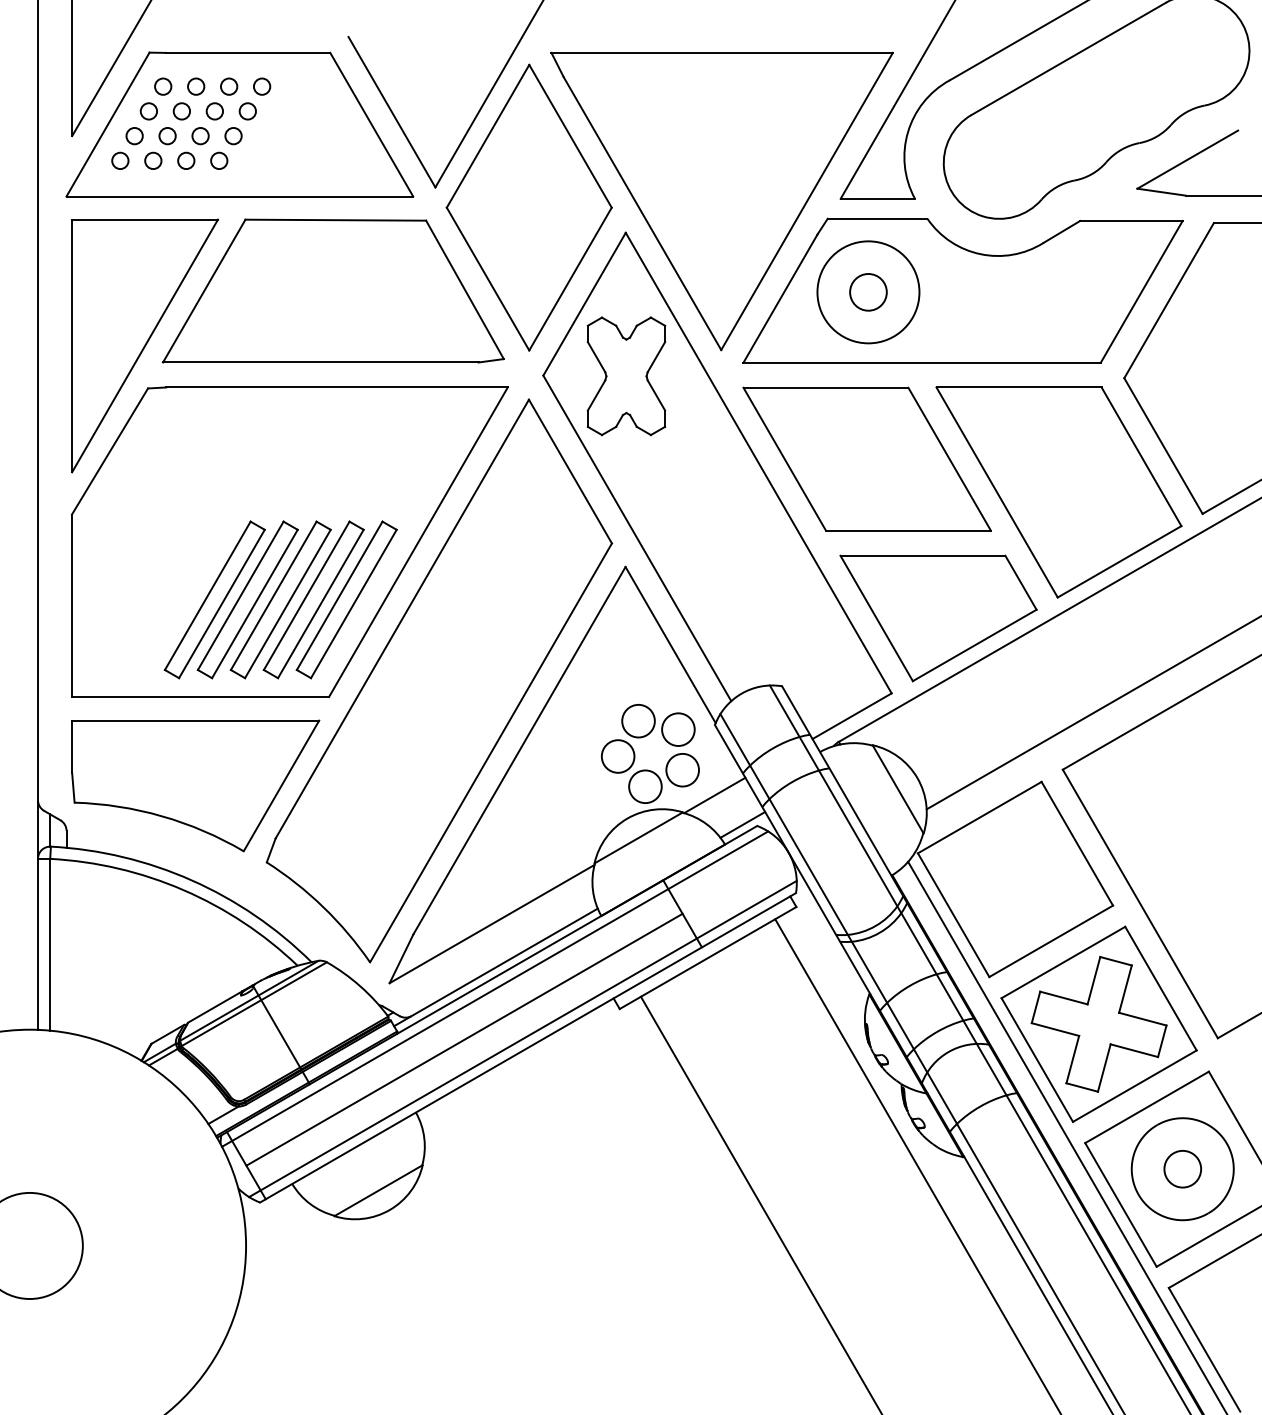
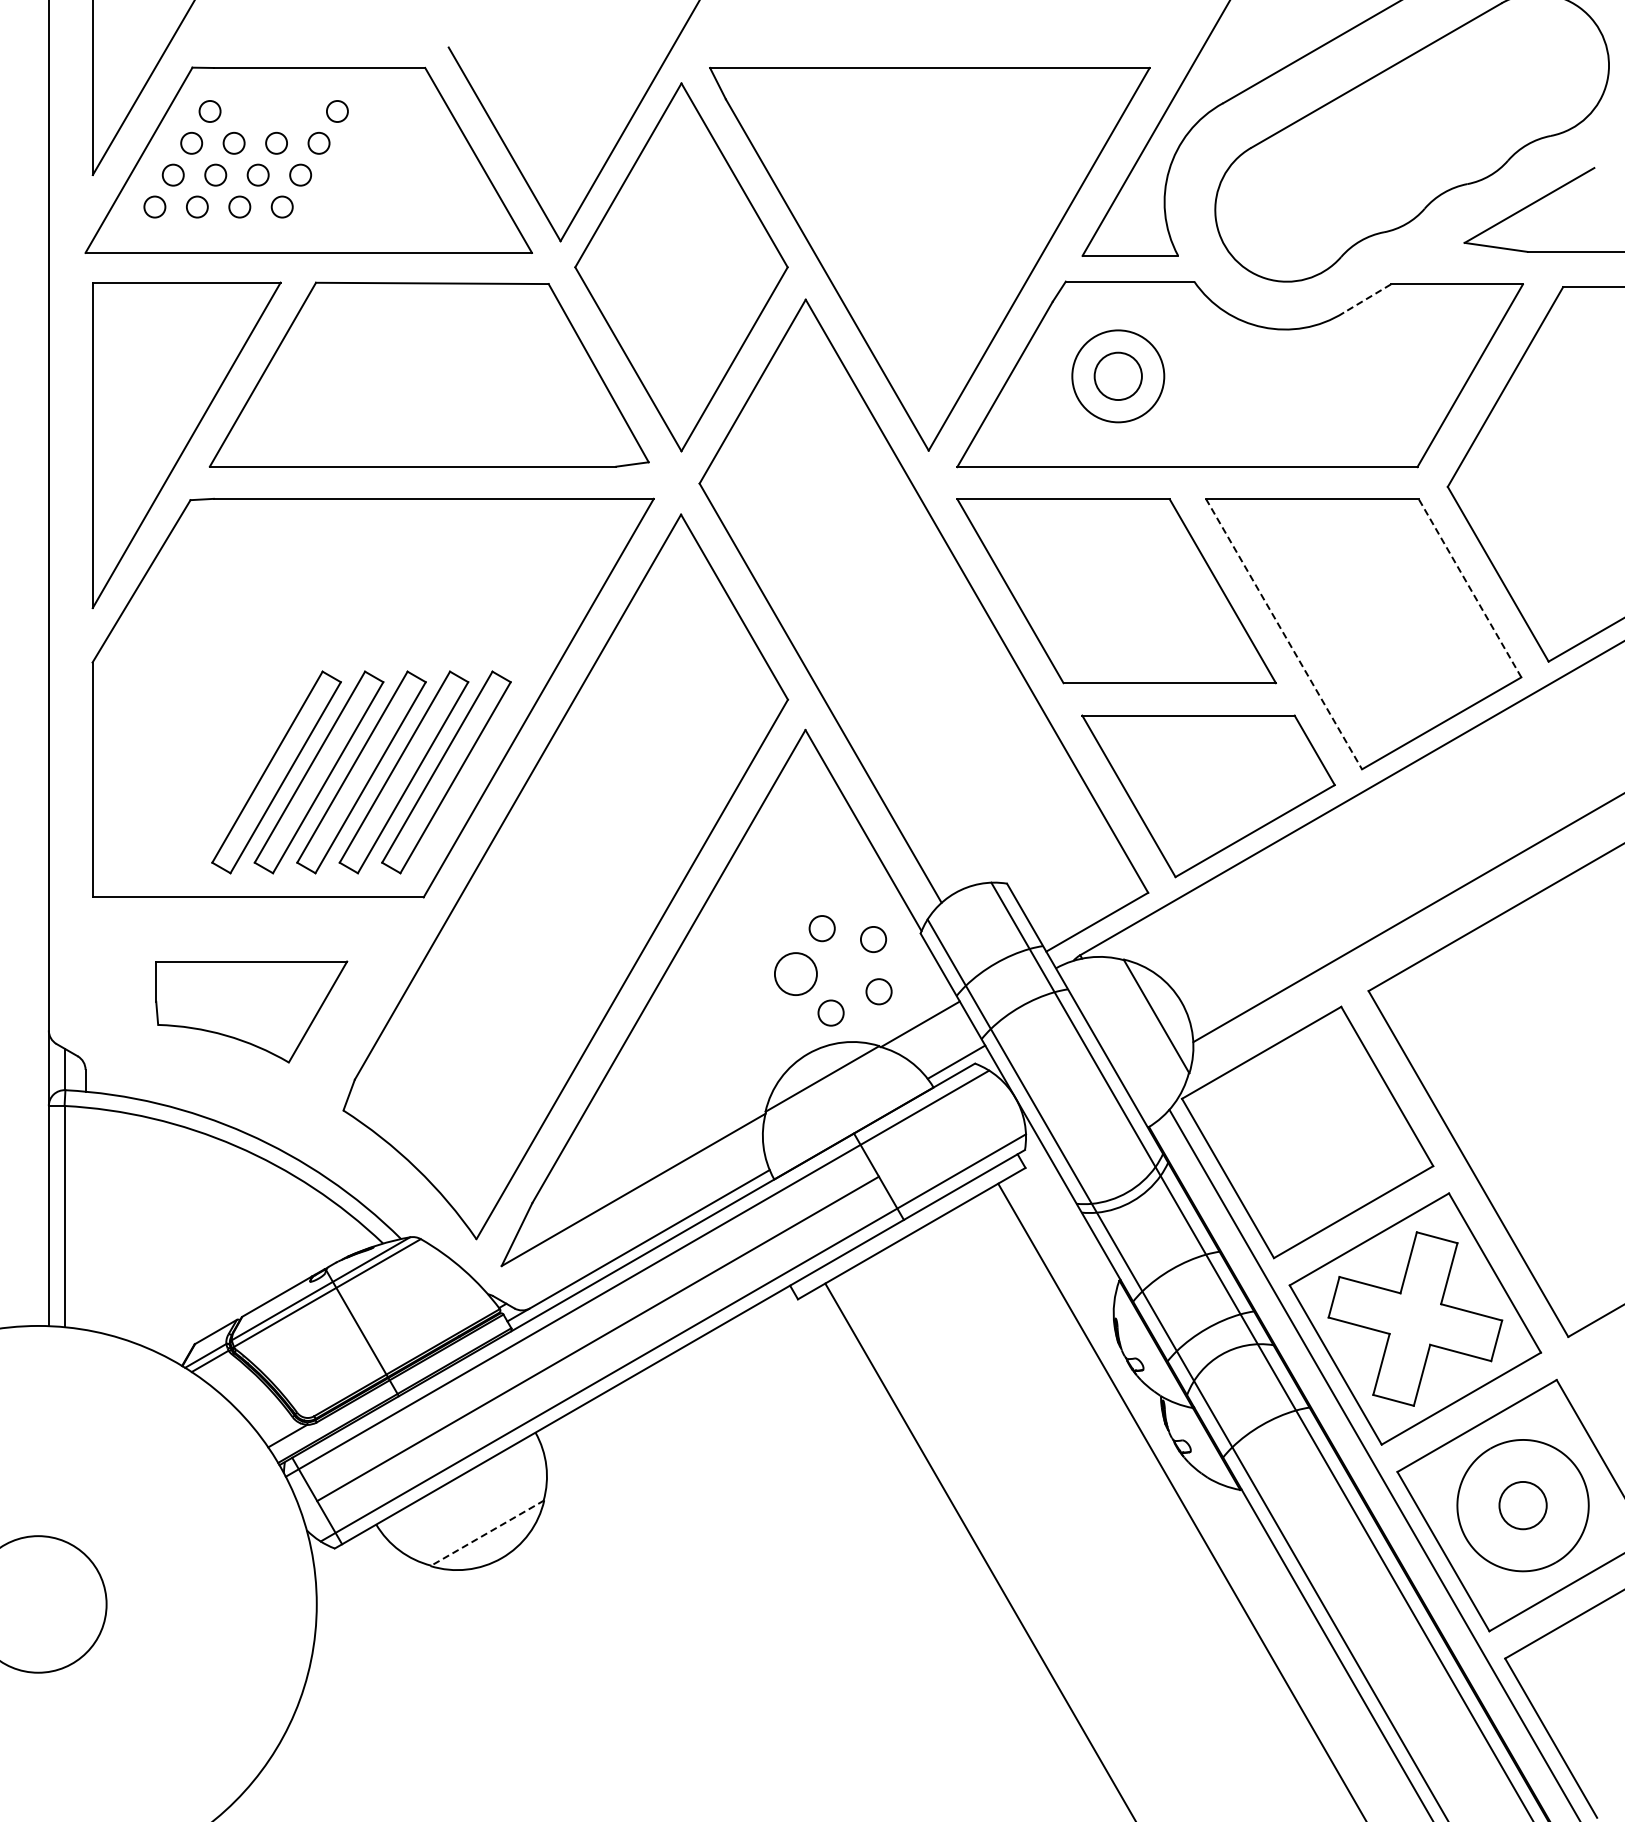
circle: (196, 86) -> (252, 111), removed
circle: (228, 86) -> (294, 111), removed
line: (1061, 231) -> (1367, 298), solid -> dashed
circle: (867, 292) -> (1117, 376), size x0.7
part: (626, 376) -> (806, 484), removed
line: (1141, 456) -> (1469, 587), solid -> dashed
line: (997, 492) -> (1284, 634), solid -> dashed
circle: (638, 721) -> (822, 928), size x0.6
circle: (678, 729) -> (873, 939), size x0.6
circle: (683, 770) -> (879, 991), size x0.6
part: (195, 785) -> (251, 1011), size x0.6
circle: (645, 787) -> (831, 1013), size x0.6
line: (378, 1190) -> (487, 1533), solid -> dashed

